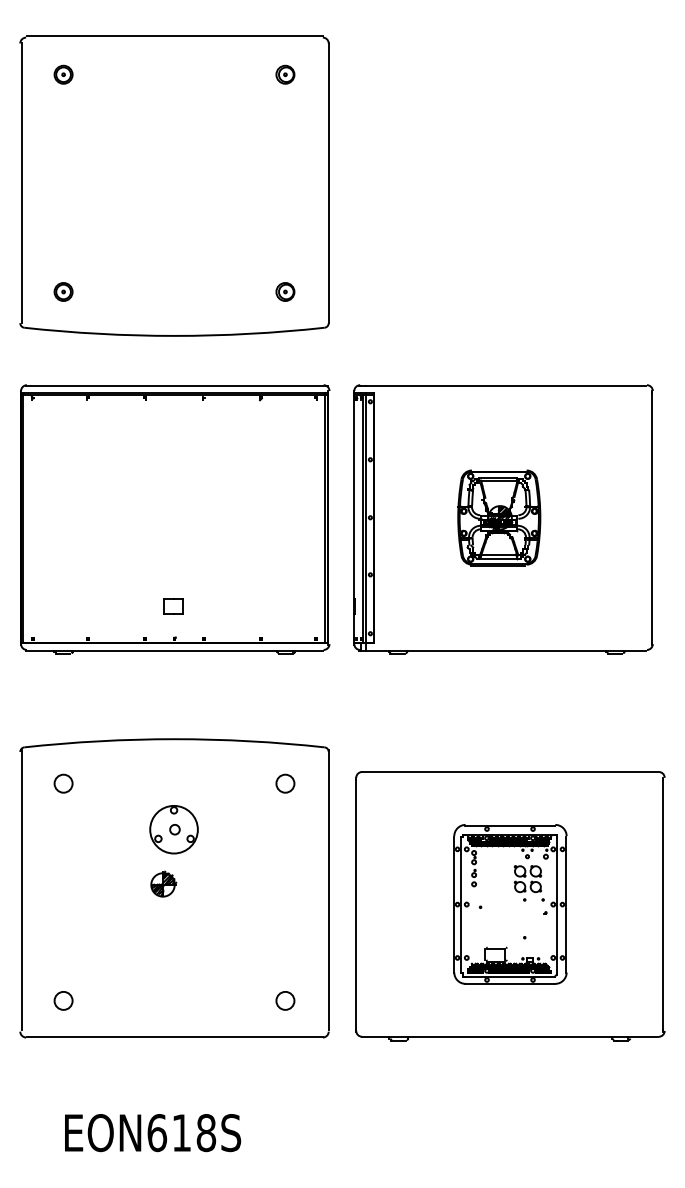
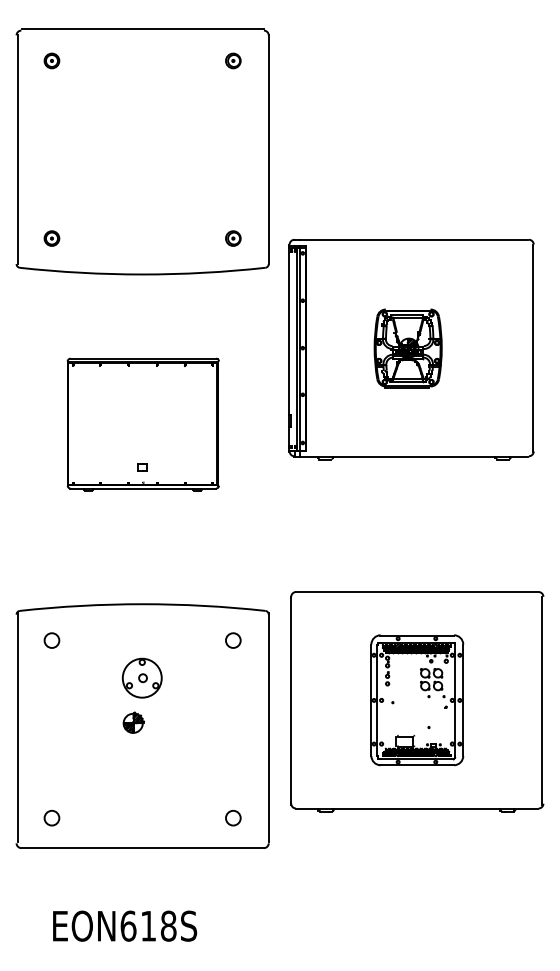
part: (175, 519) -> (143, 424), size x0.6
part: (503, 519) -> (411, 349), moved
part: (510, 905) -> (417, 701), moved

